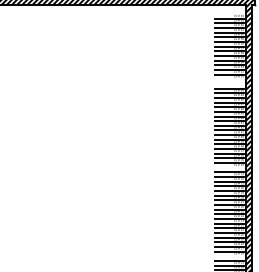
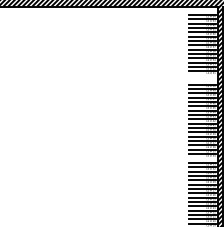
line: (229, 14) -> (202, 15), added

